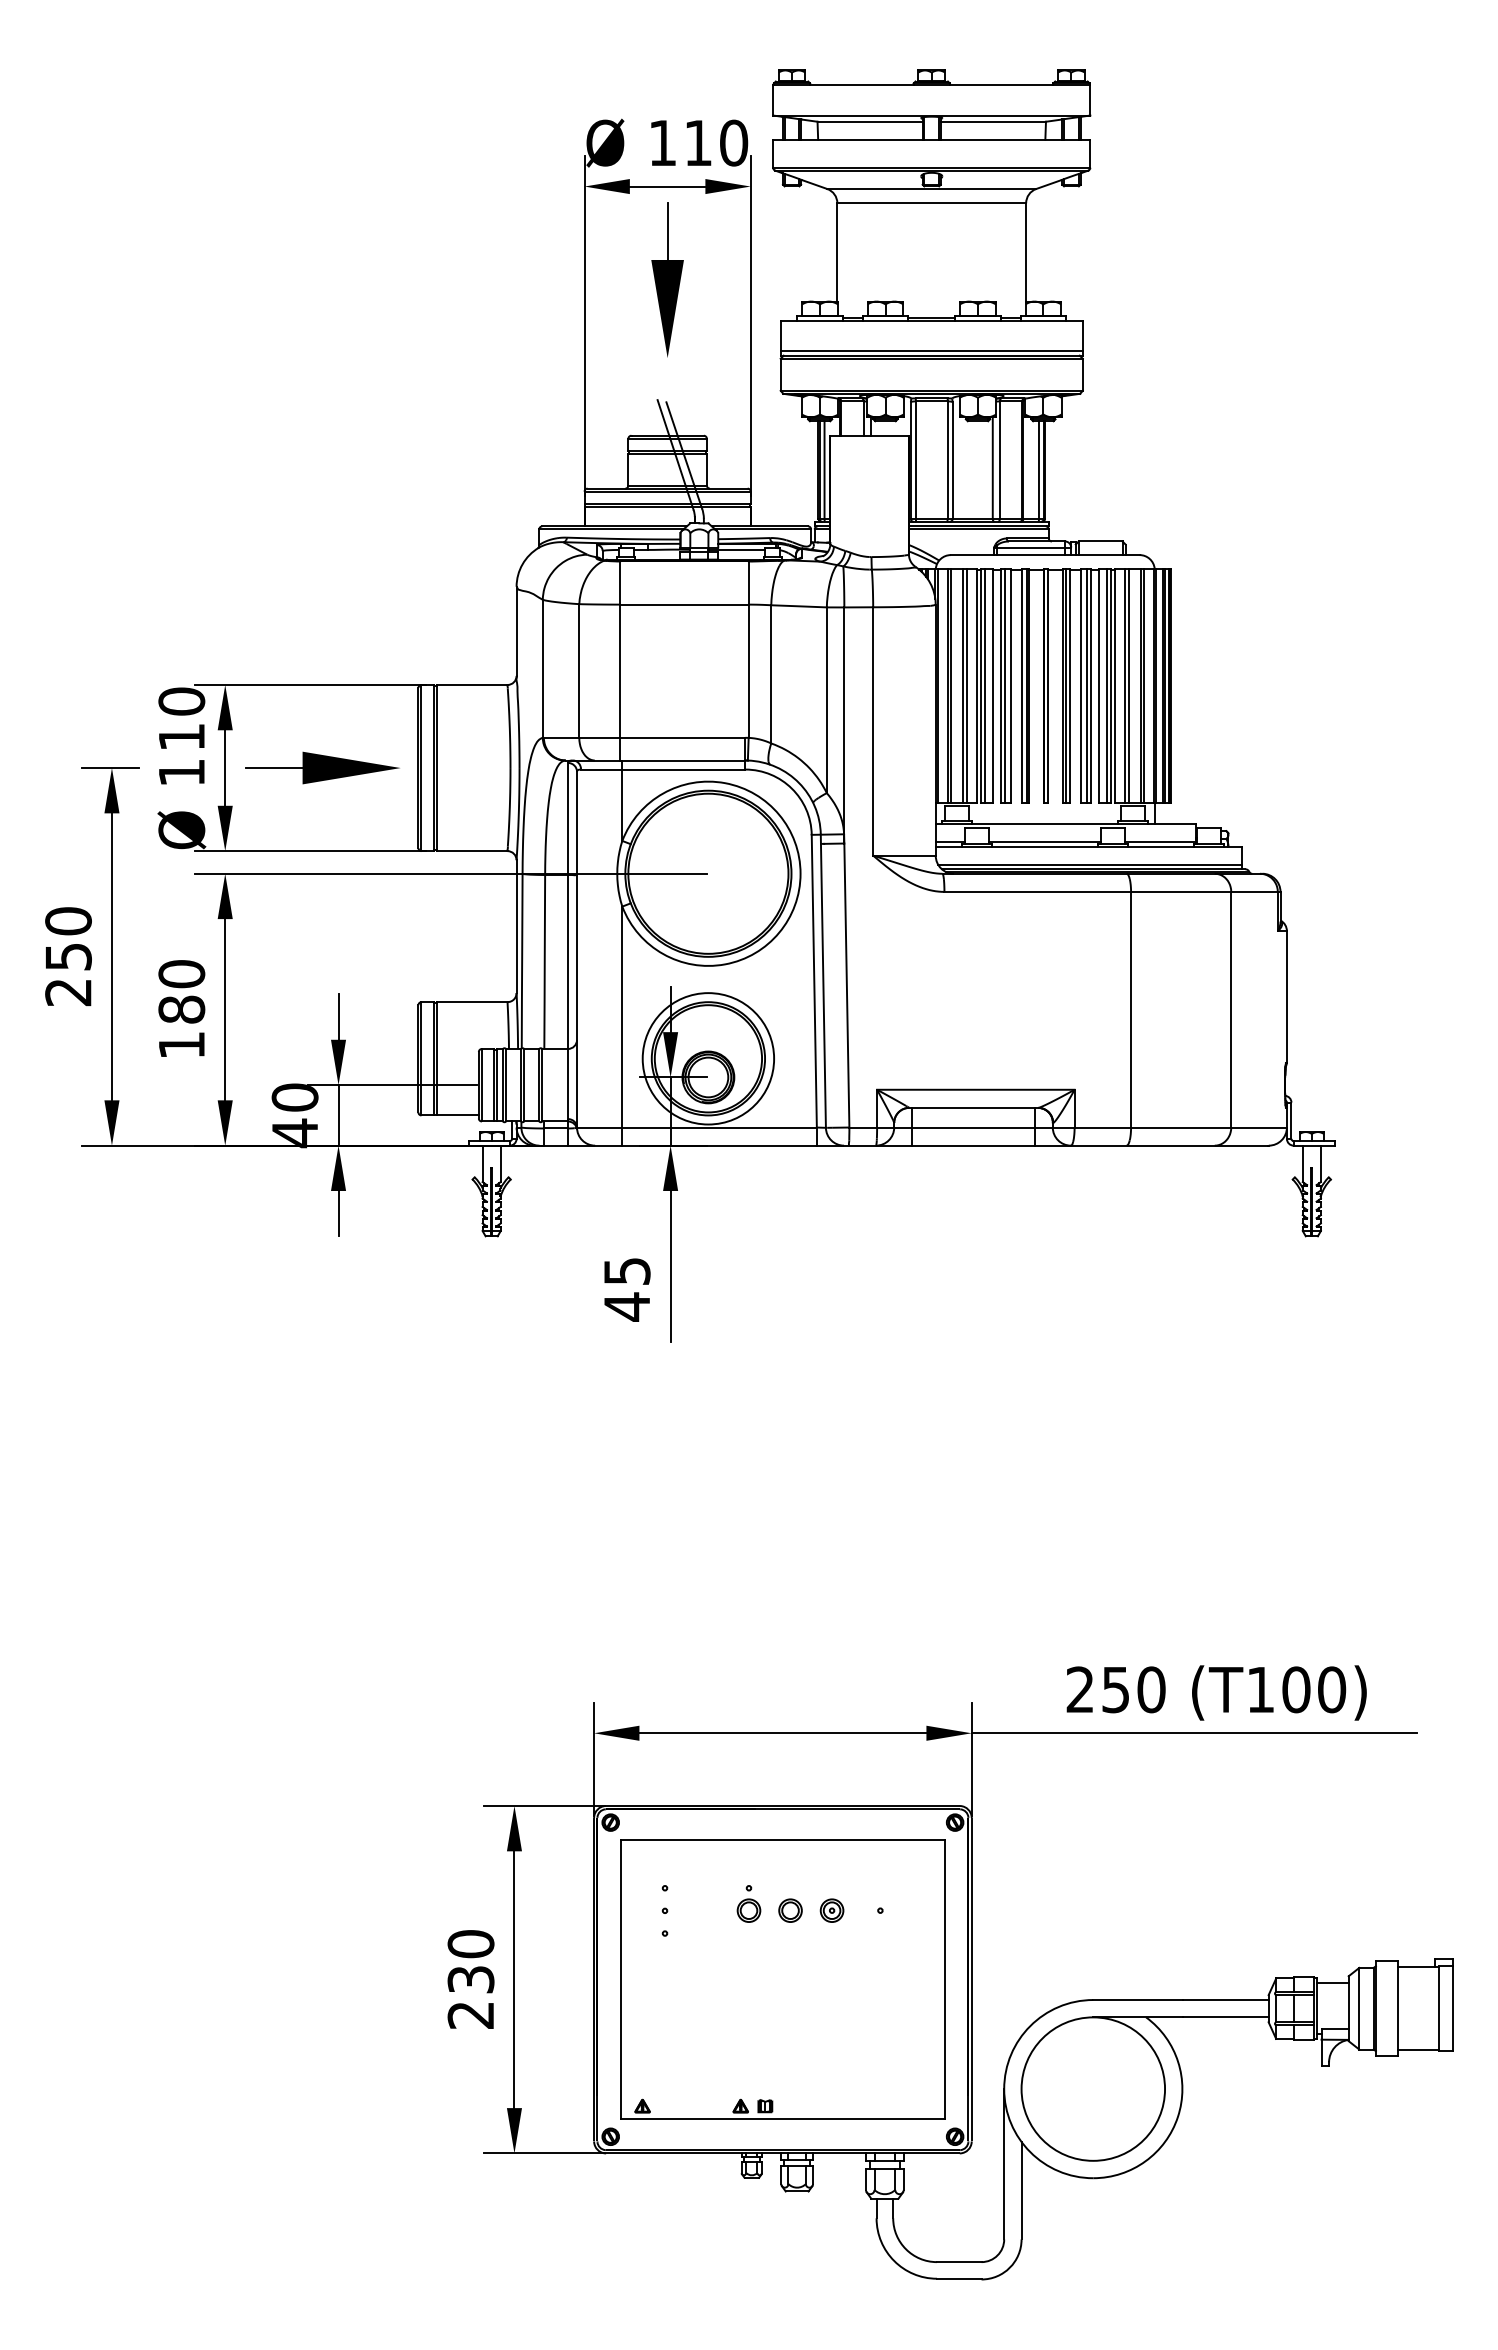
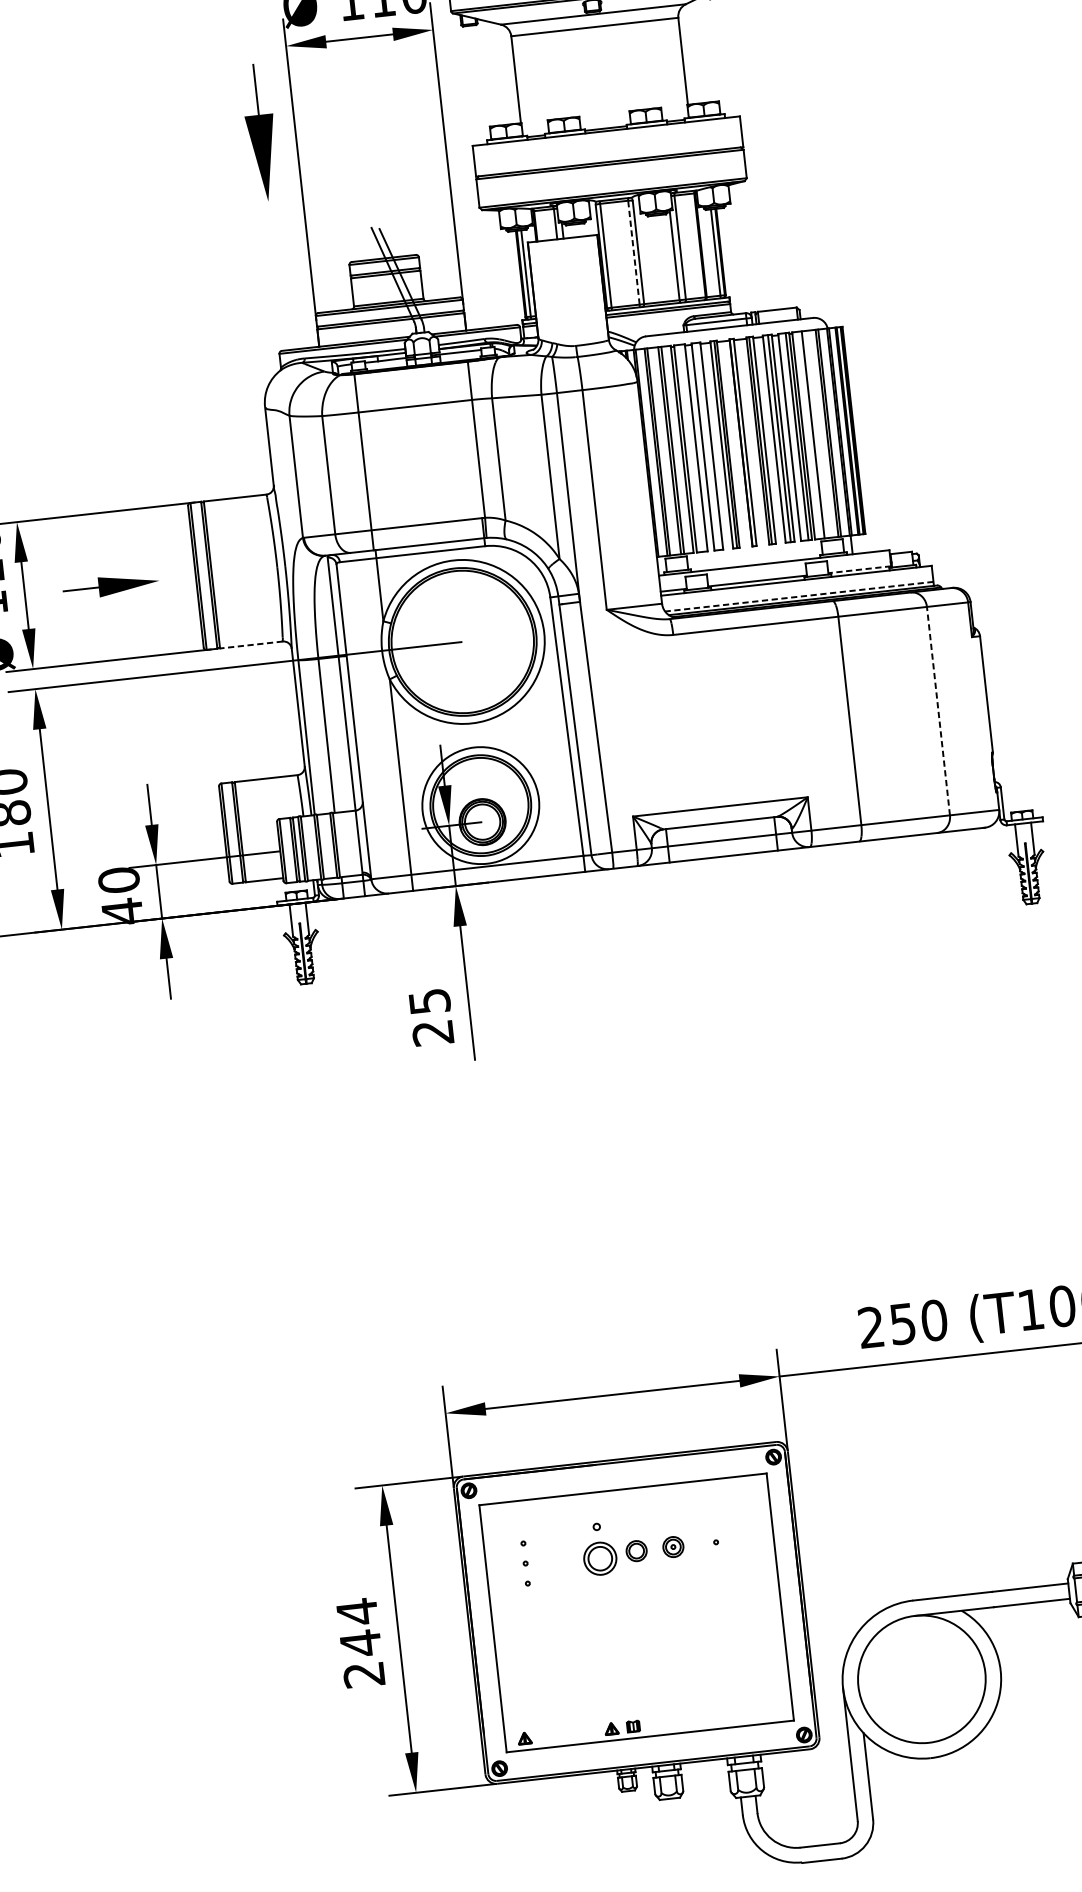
part: (667, 279) -> (260, 132), moved
line: (931, 351) -> (609, 158), removed
line: (947, 460) -> (633, 253), solid -> dashed
line: (984, 685) -> (688, 448), removed
line: (1005, 685) -> (707, 446), removed
line: (1128, 685) -> (815, 434), removed
part: (322, 767) -> (111, 585), size x0.7
line: (1160, 842) -> (859, 570), solid -> dashed
line: (471, 851) -> (251, 645), solid -> dashed
line: (1089, 864) -> (798, 596), solid -> dashed
line: (1231, 1009) -> (938, 710), solid -> dashed
text: (626, 1306) -> (432, 1032), 45 -> 25
part: (748, 1903) -> (598, 1548), size x1.6
text: (470, 1961) -> (358, 1627), 230 -> 244

